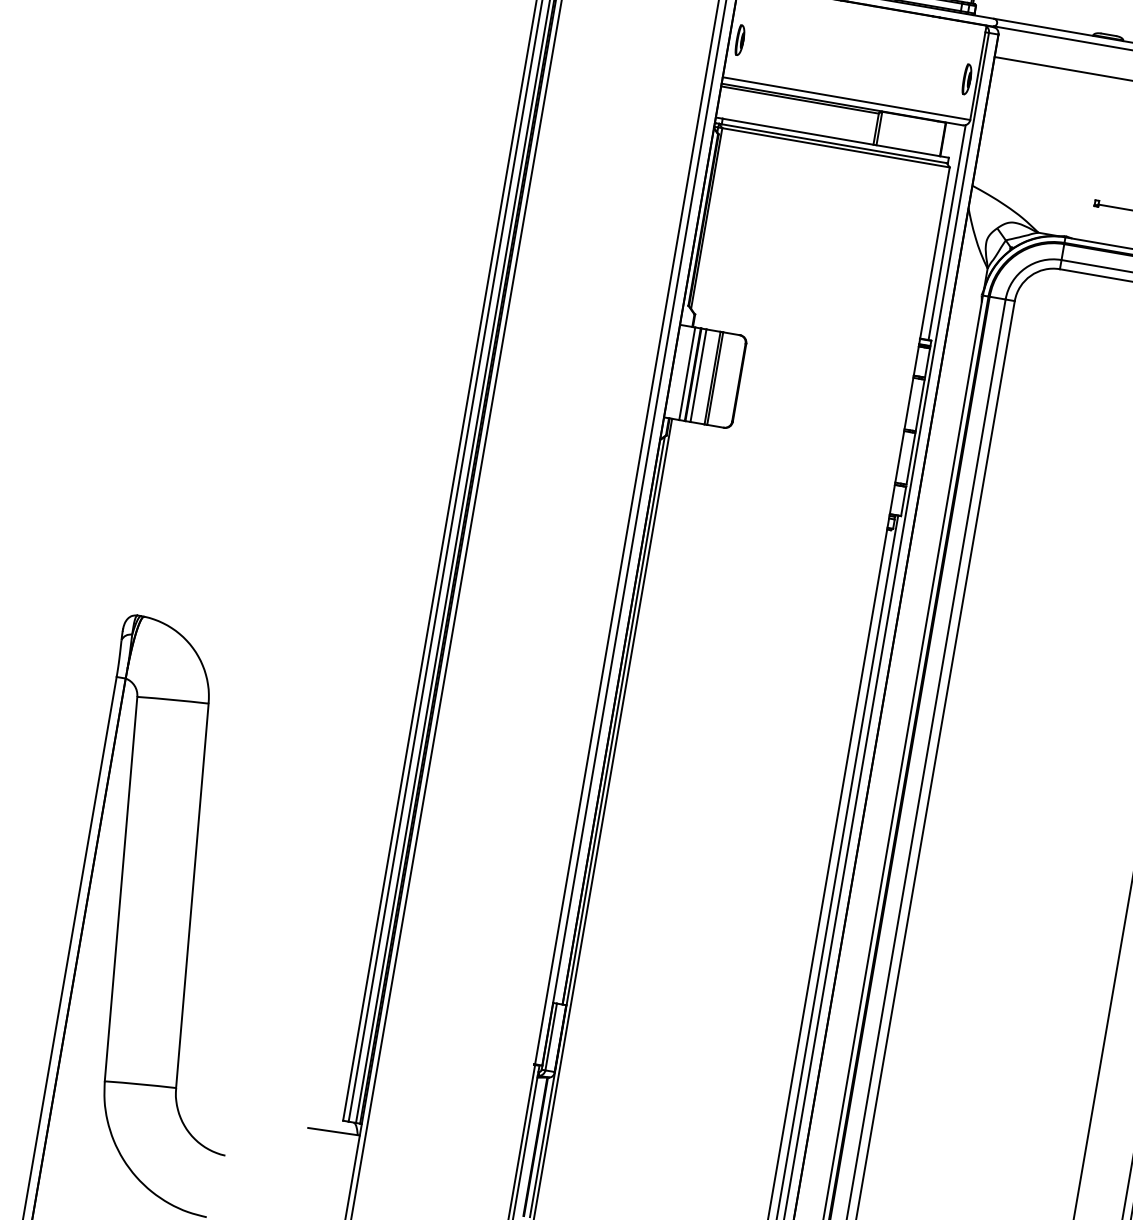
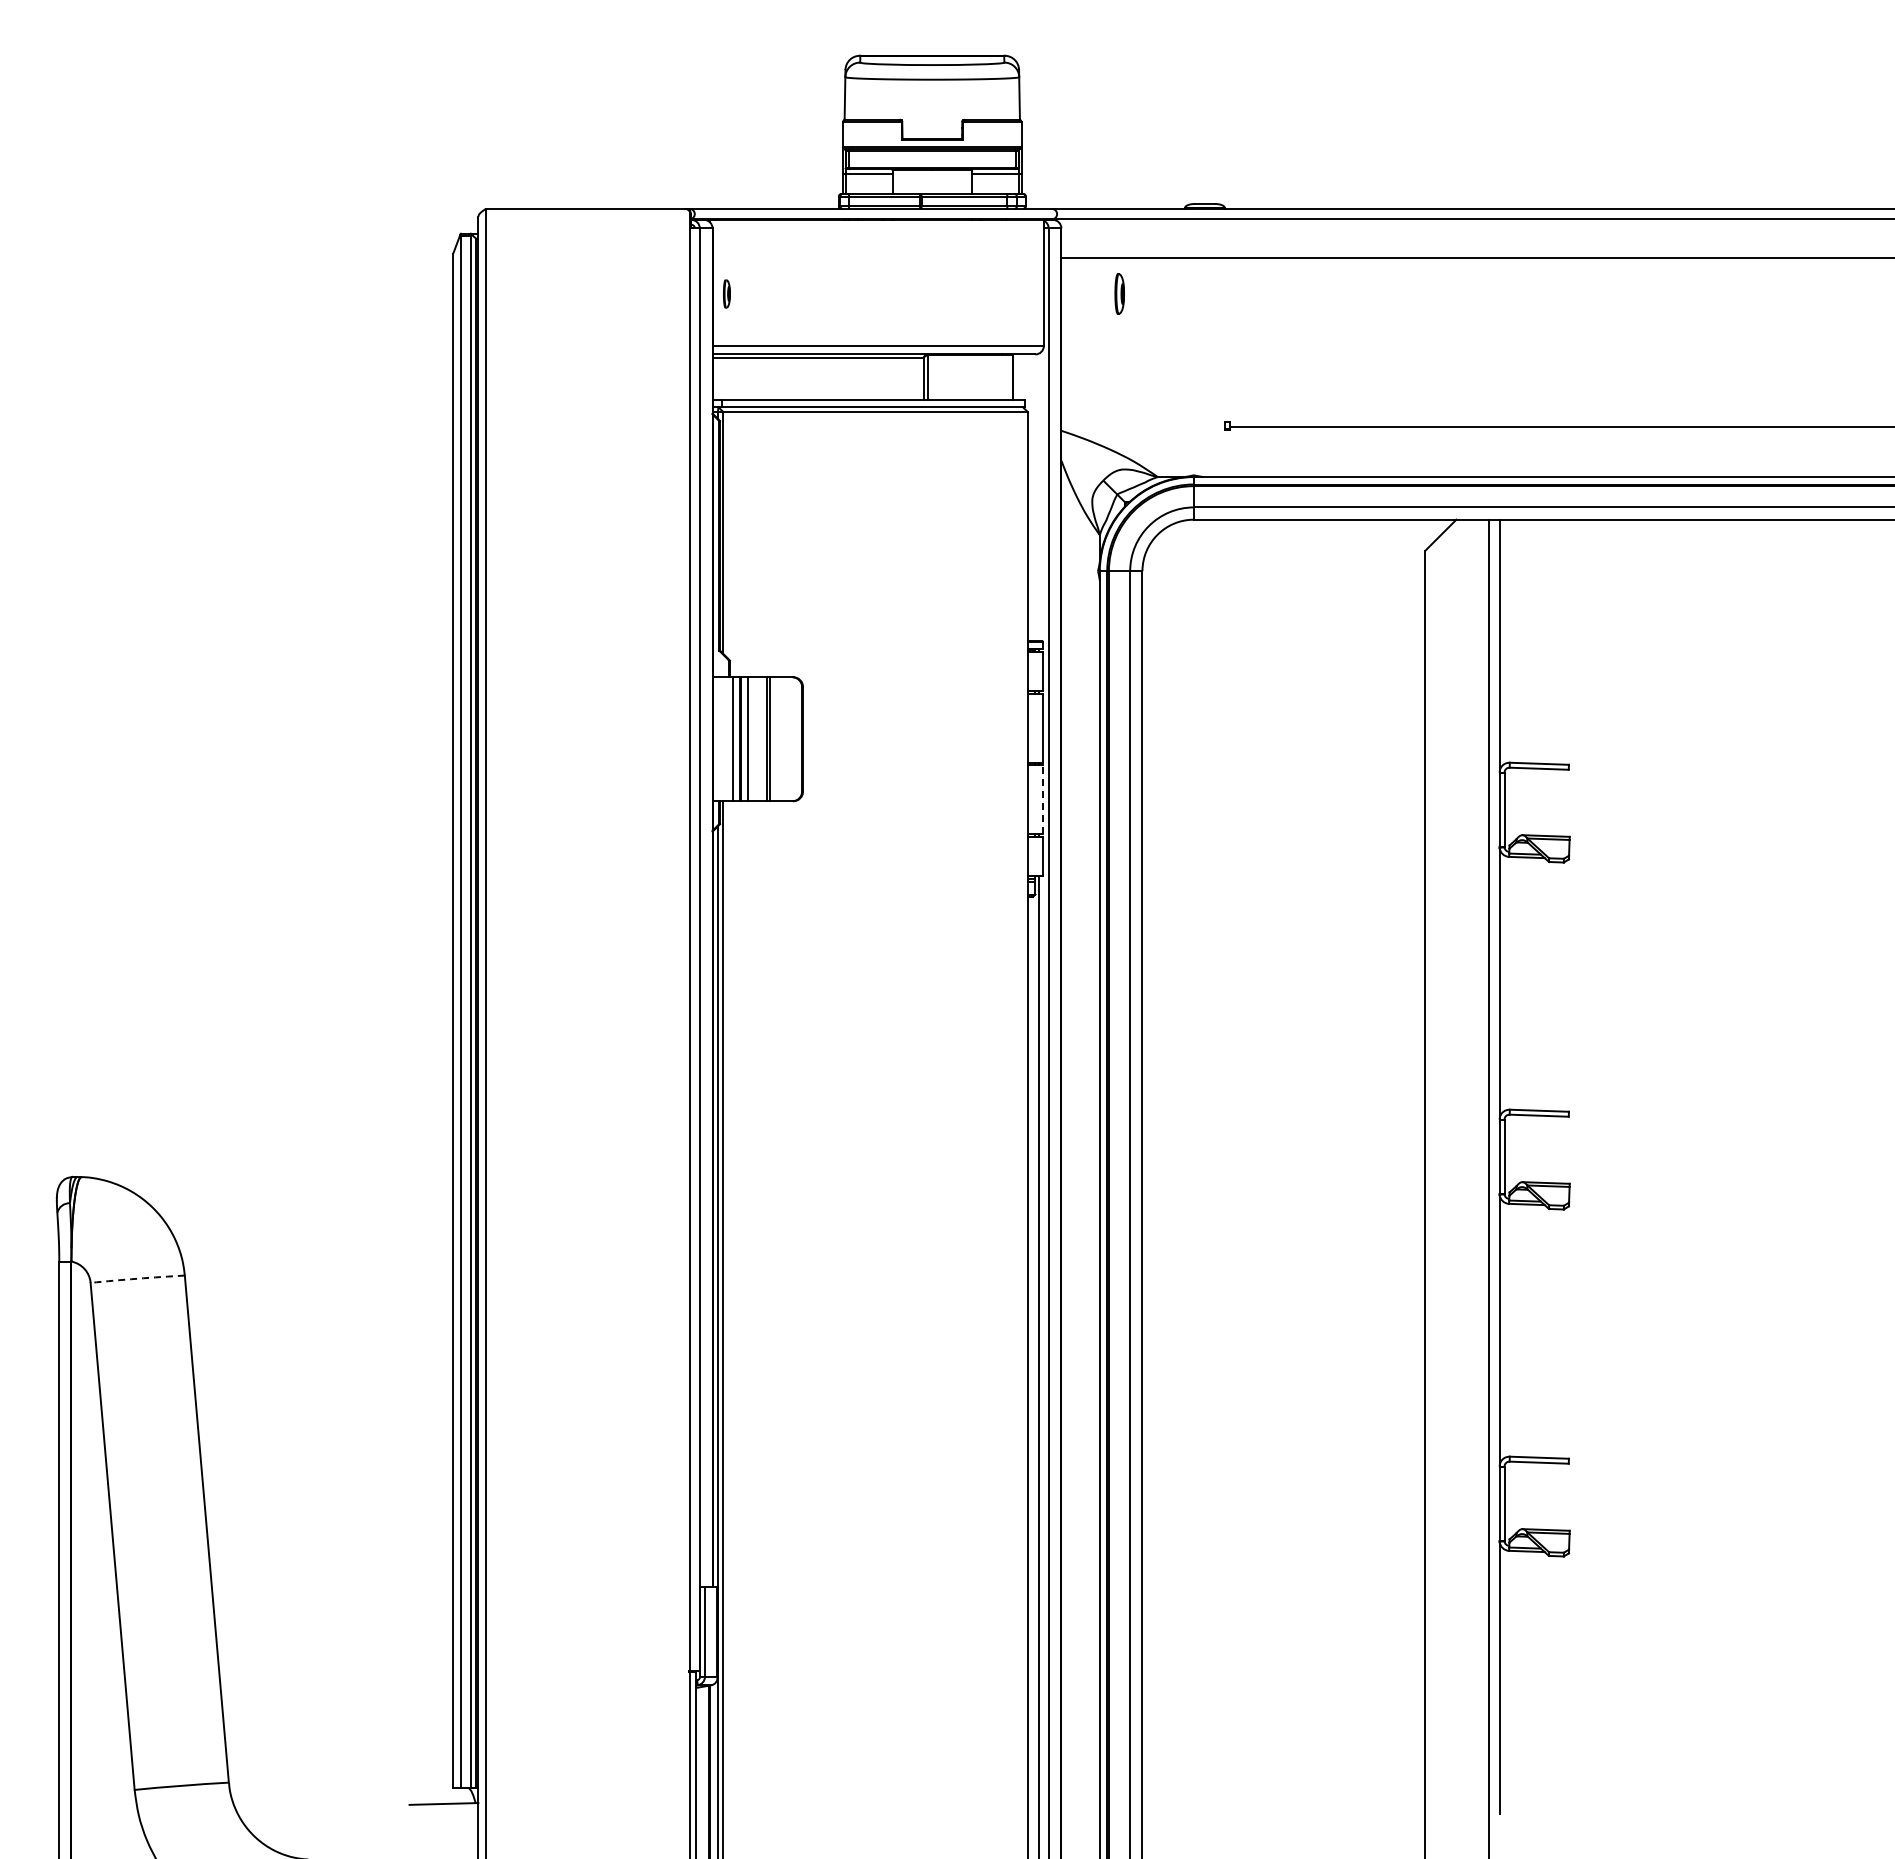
part: (739, 39) -> (726, 293), size x0.7
part: (967, 79) -> (1119, 293), moved
line: (947, 232) -> (1039, 497), removed
line: (910, 458) -> (1042, 799), solid -> dashed
arc: (172, 699) -> (137, 1278), solid -> dashed

